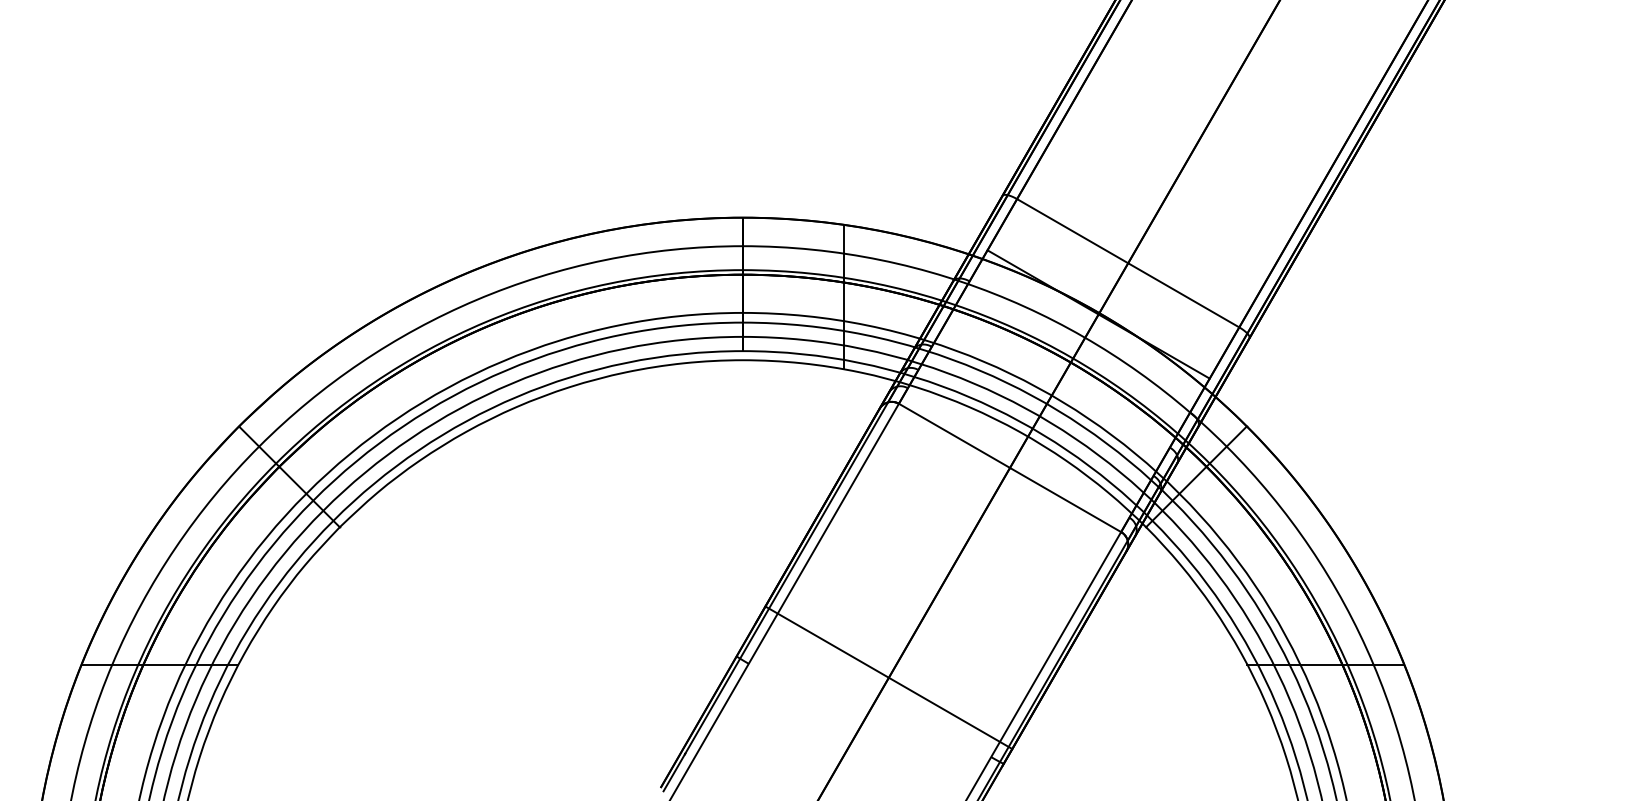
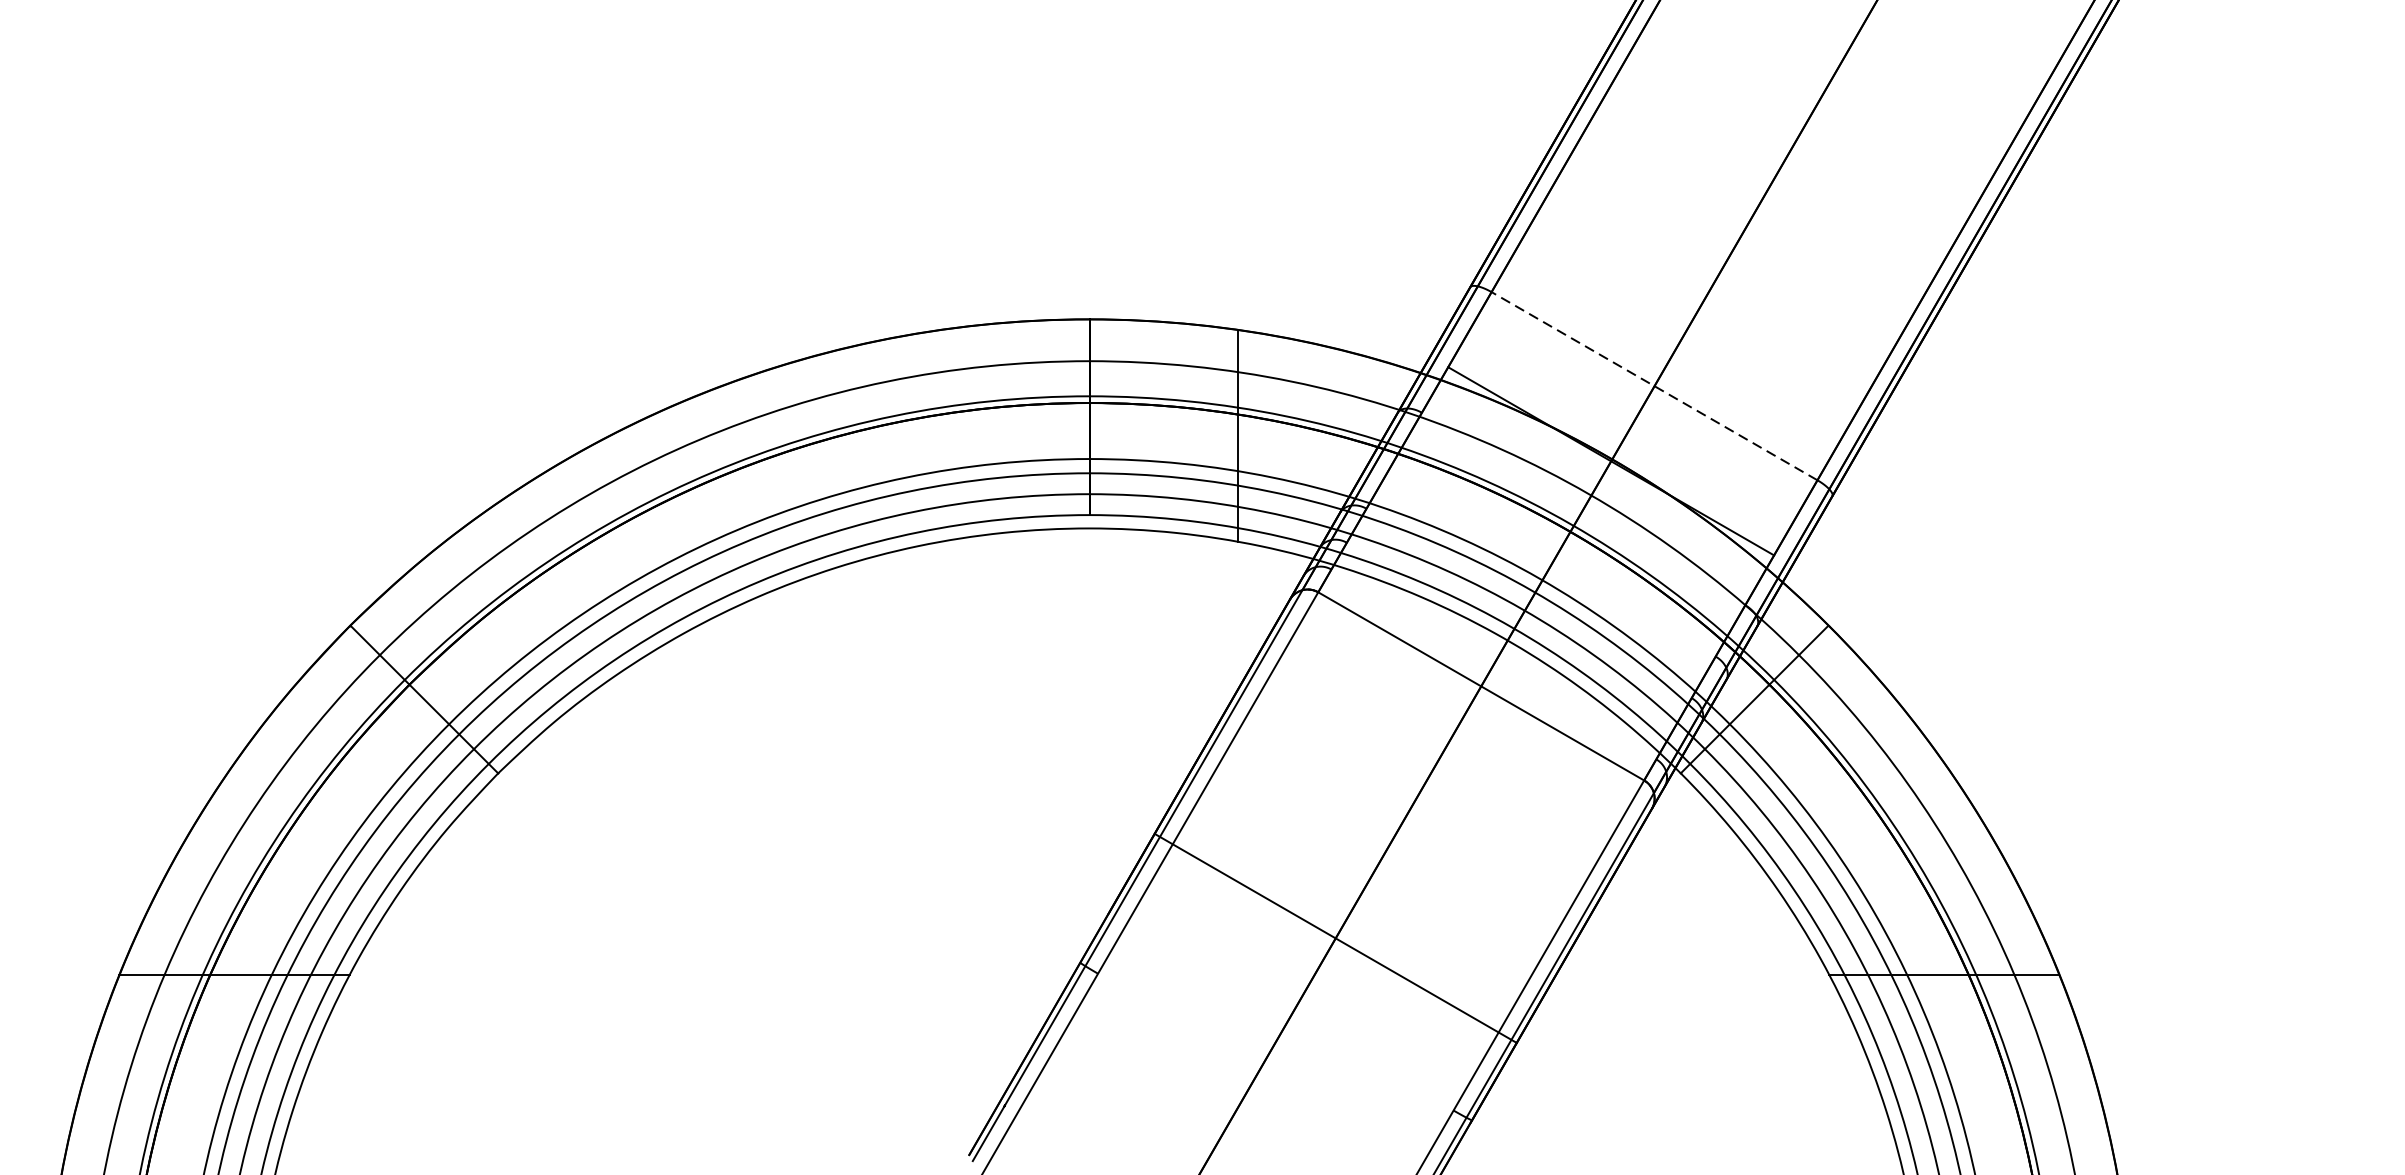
line: (1127, 263) -> (1653, 386), solid -> dashed
line: (888, 677) -> (1335, 938), moved

